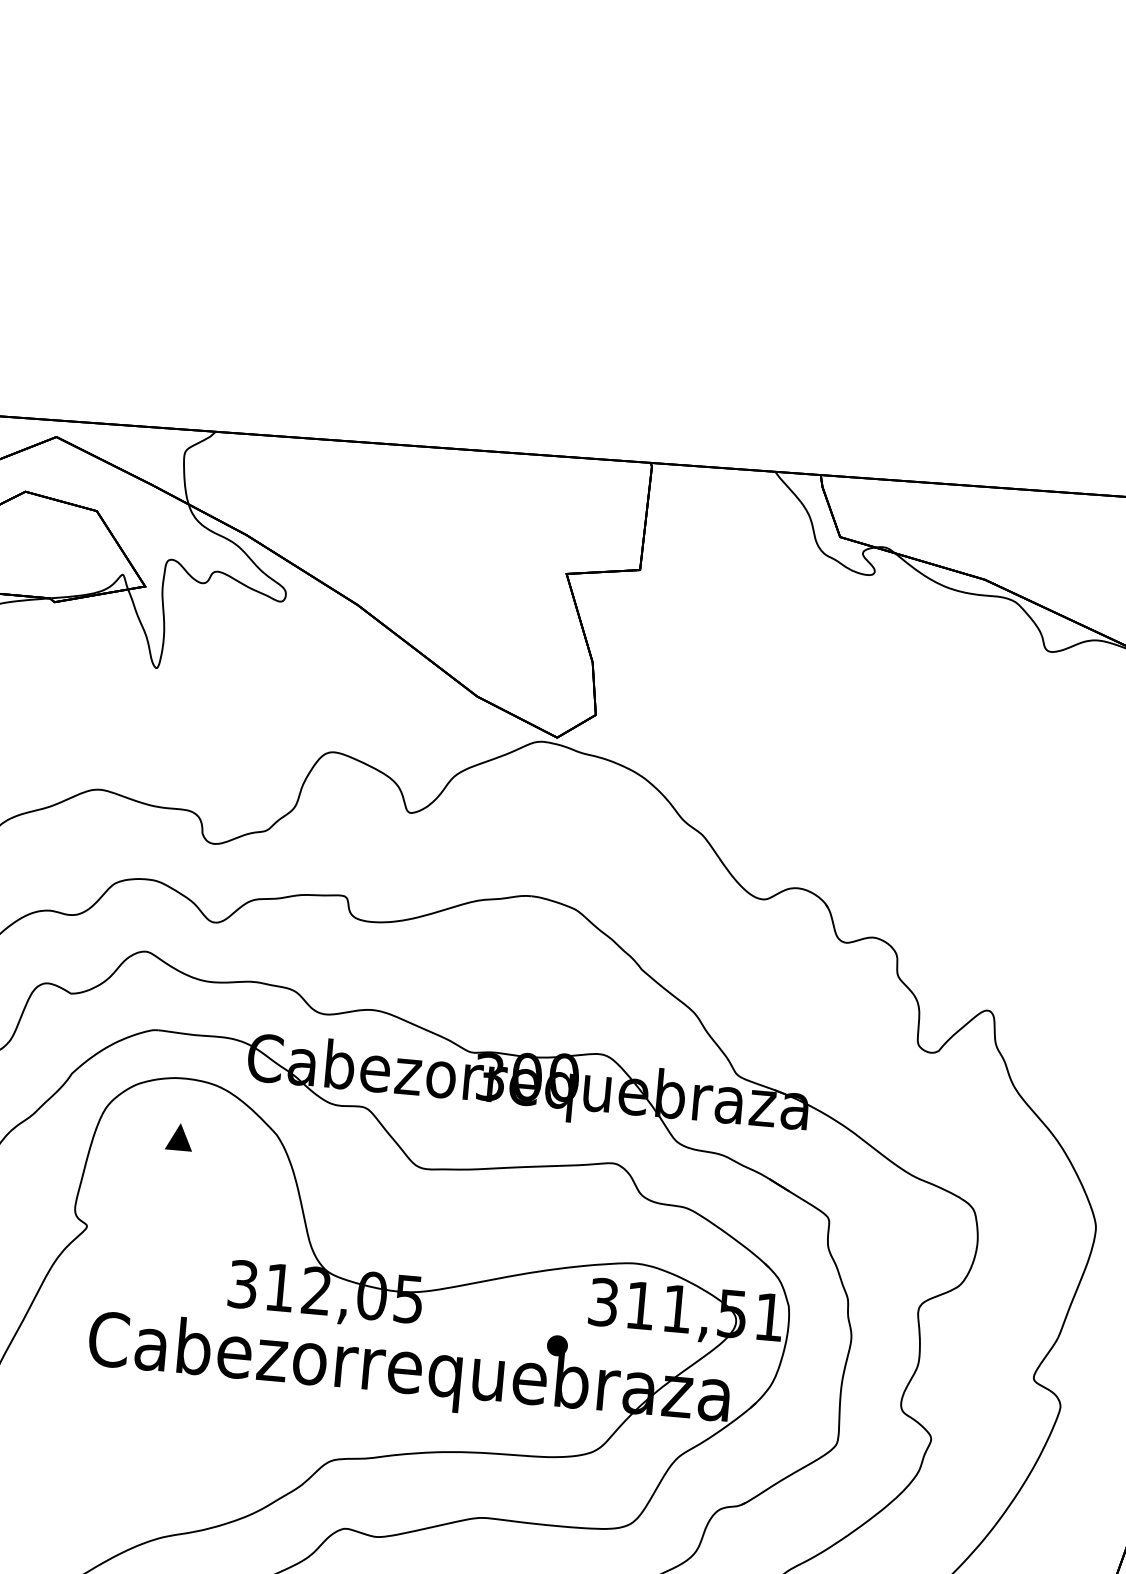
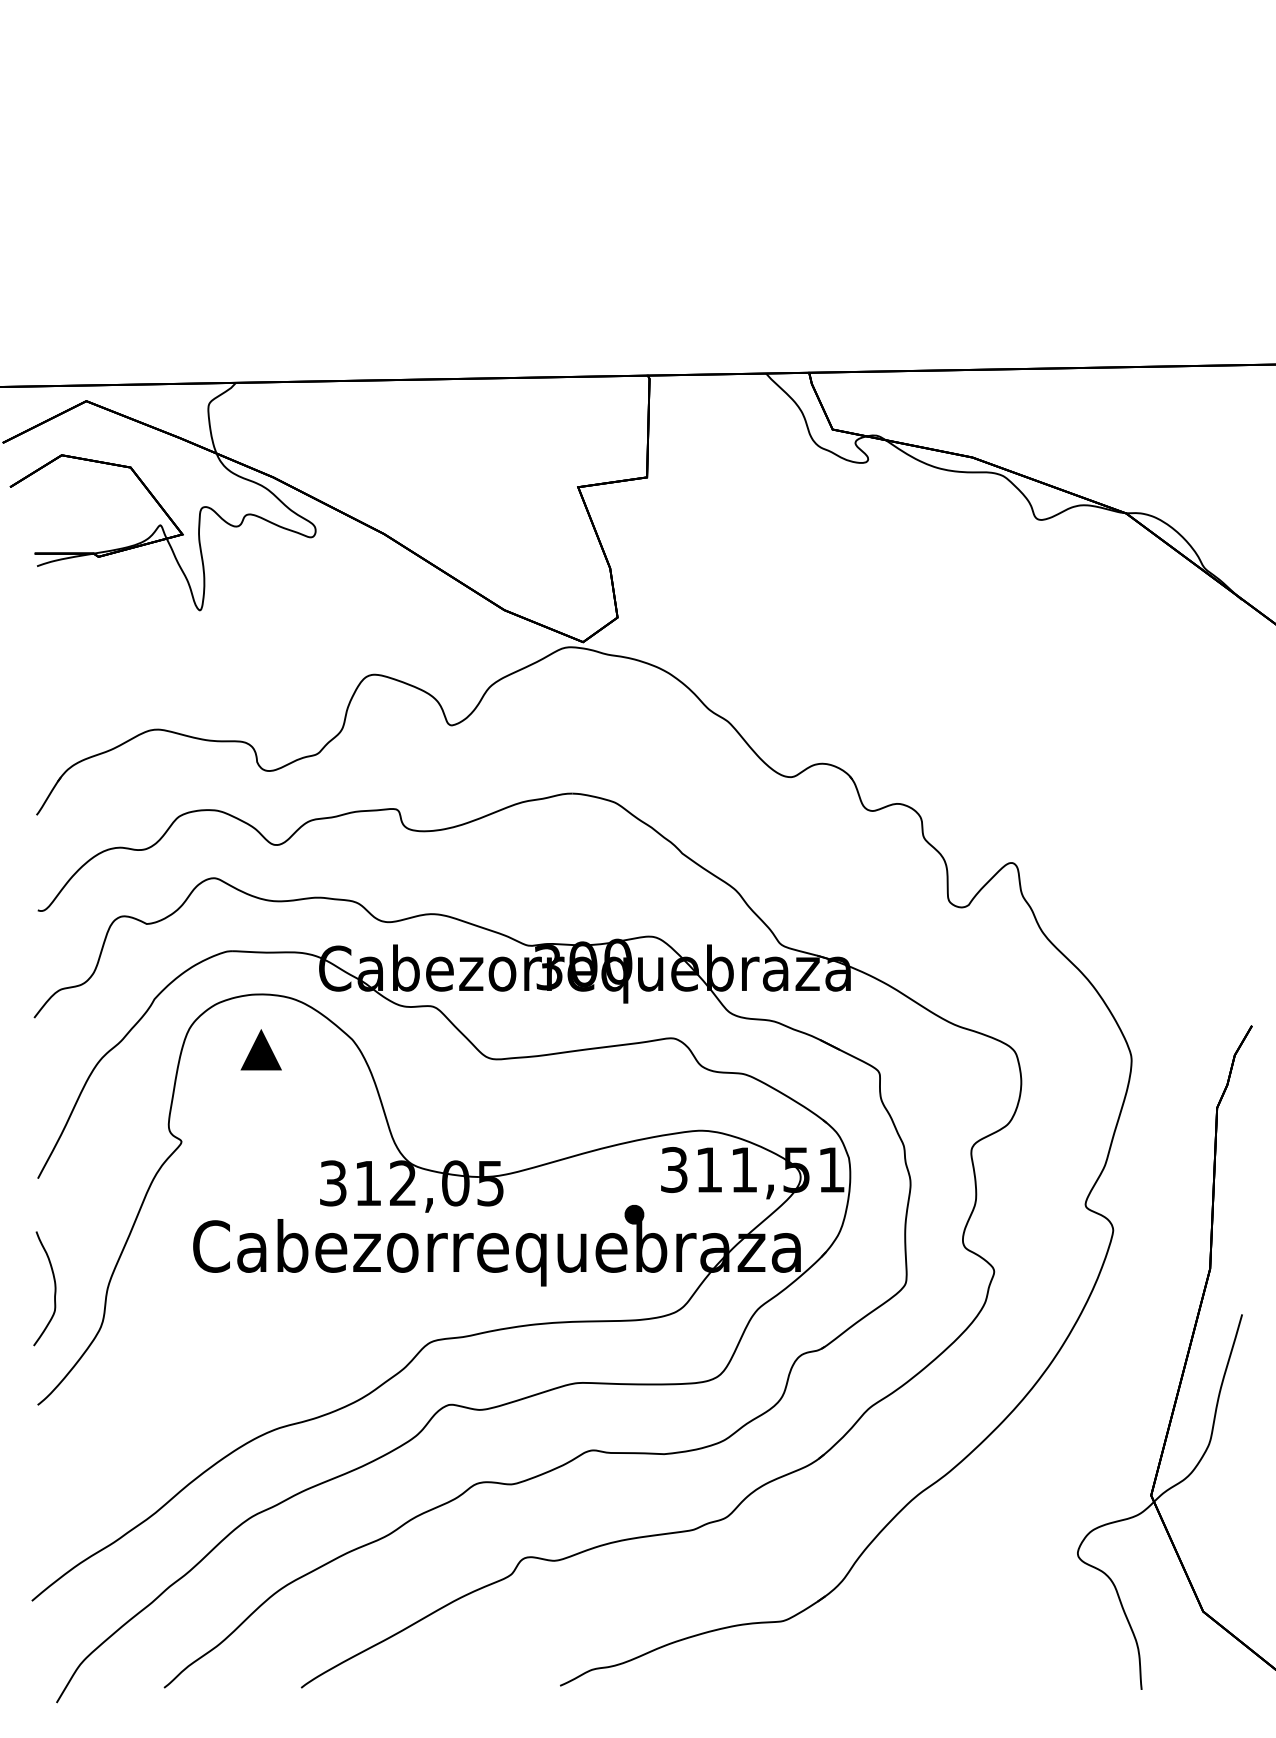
part: (178, 1136) -> (260, 1049), size x1.6

